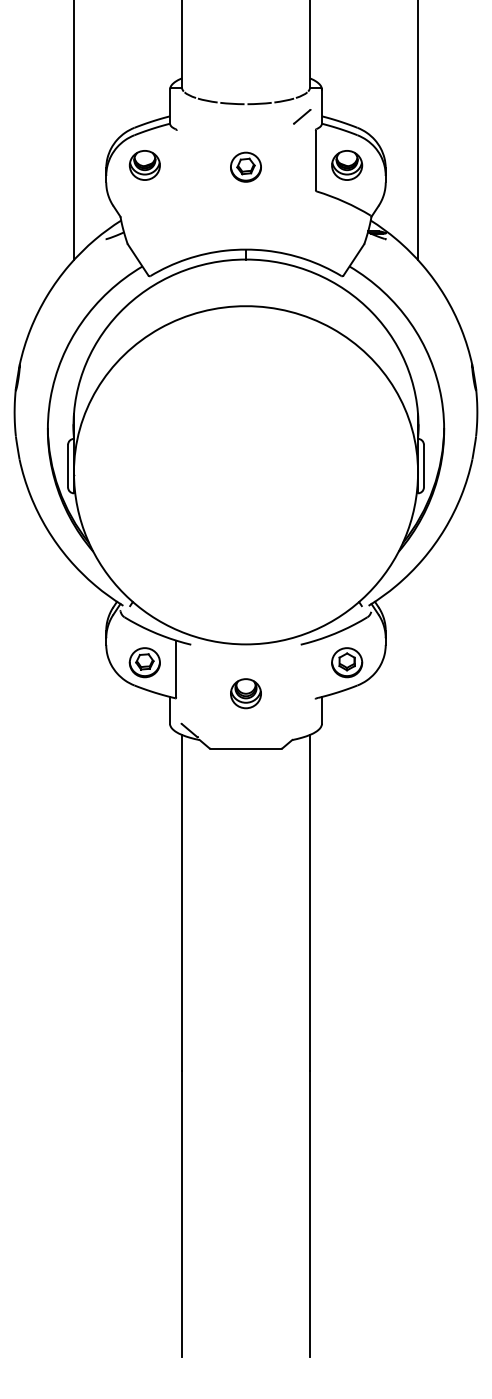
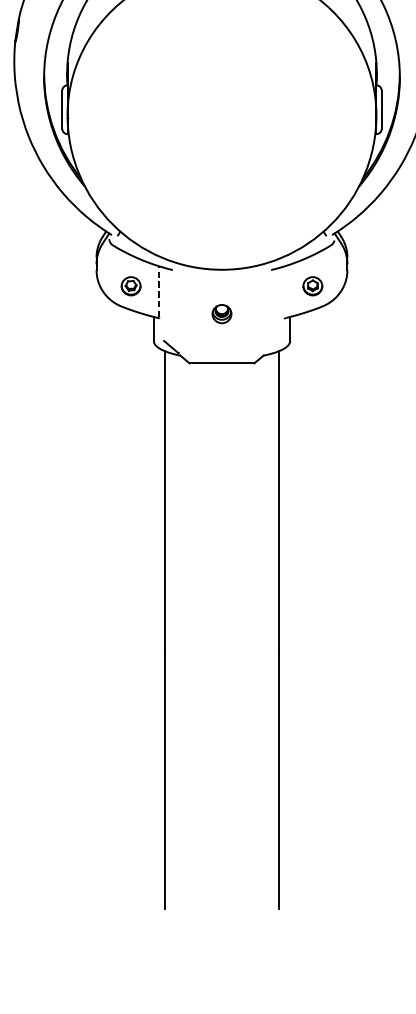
part: (144, 662) -> (130, 286), size x0.7
part: (347, 662) -> (313, 286), size x0.7
line: (176, 668) -> (159, 291), solid -> dashed
part: (245, 693) -> (221, 313), size x0.7

